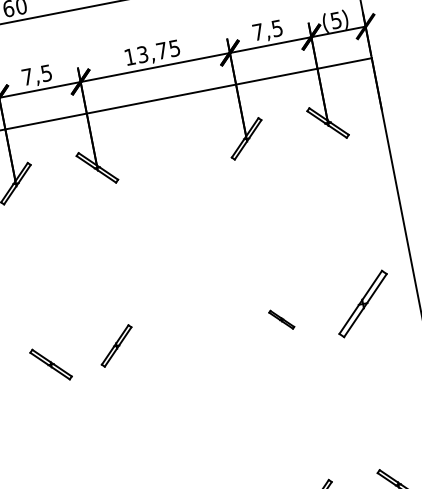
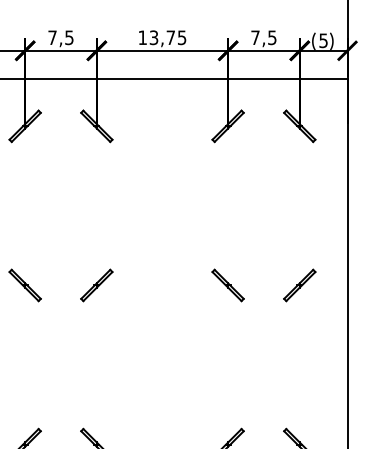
part: (362, 304) -> (299, 285), size x0.62
part: (281, 319) -> (227, 285), size x1.67
part: (116, 346) -> (96, 285), moved

